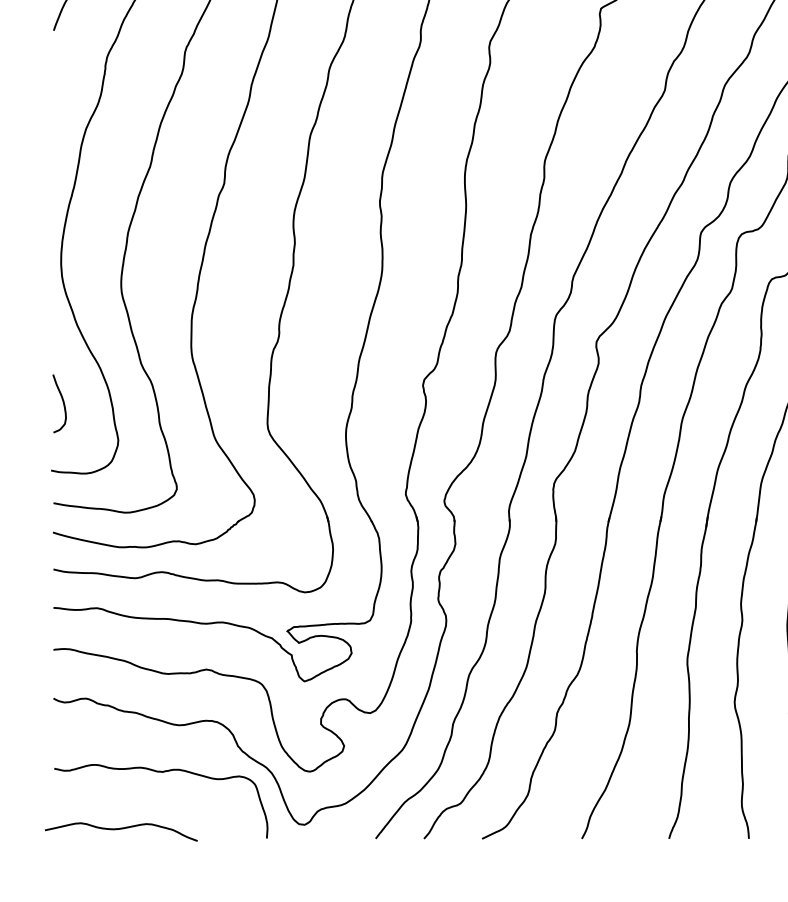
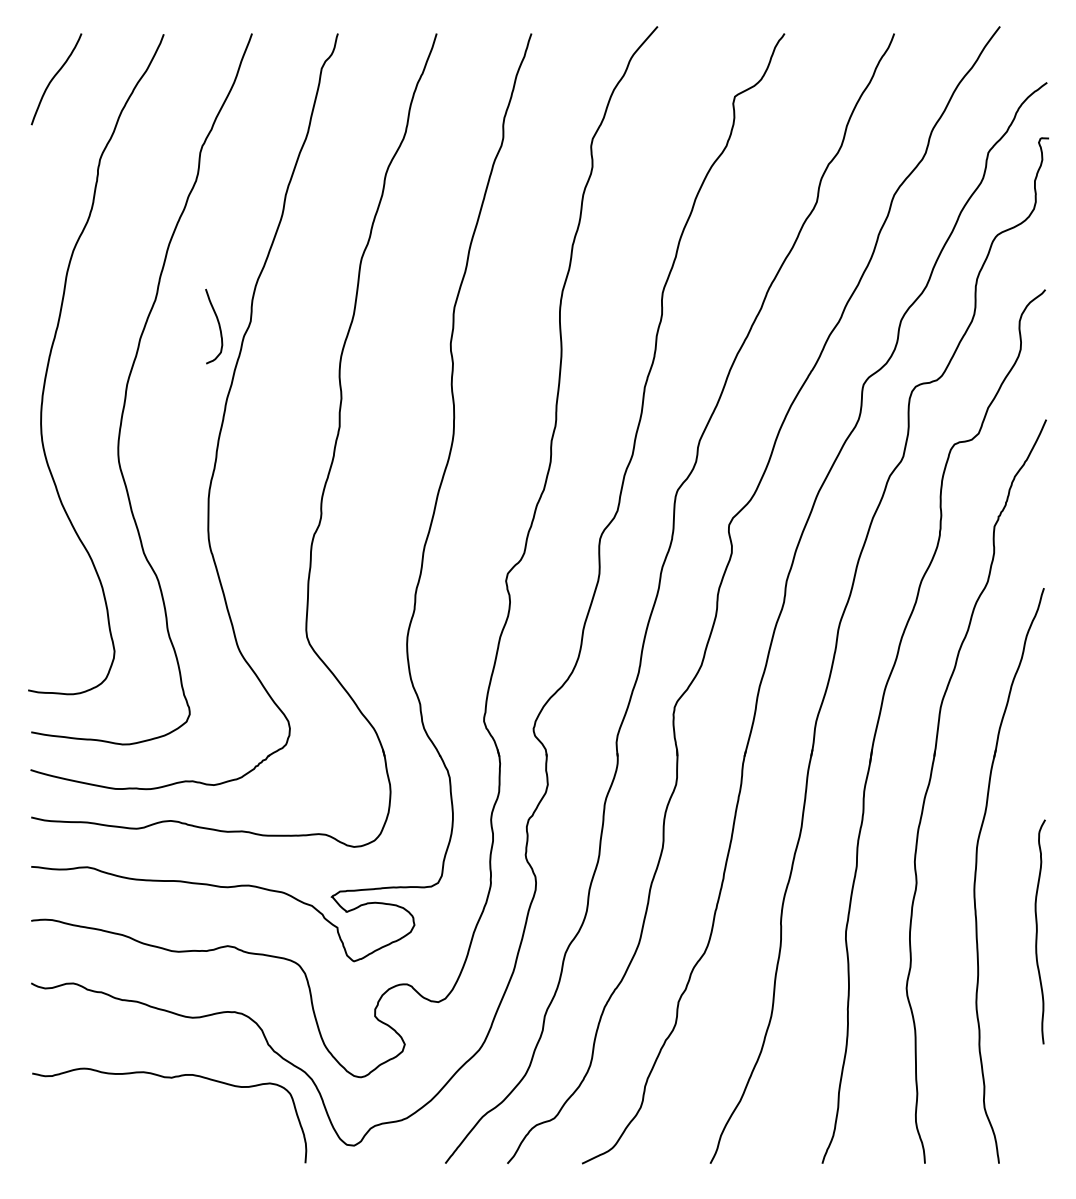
curve: (63, 403) -> (218, 326), moved
curve: (121, 829) -> (118, 1151), removed

